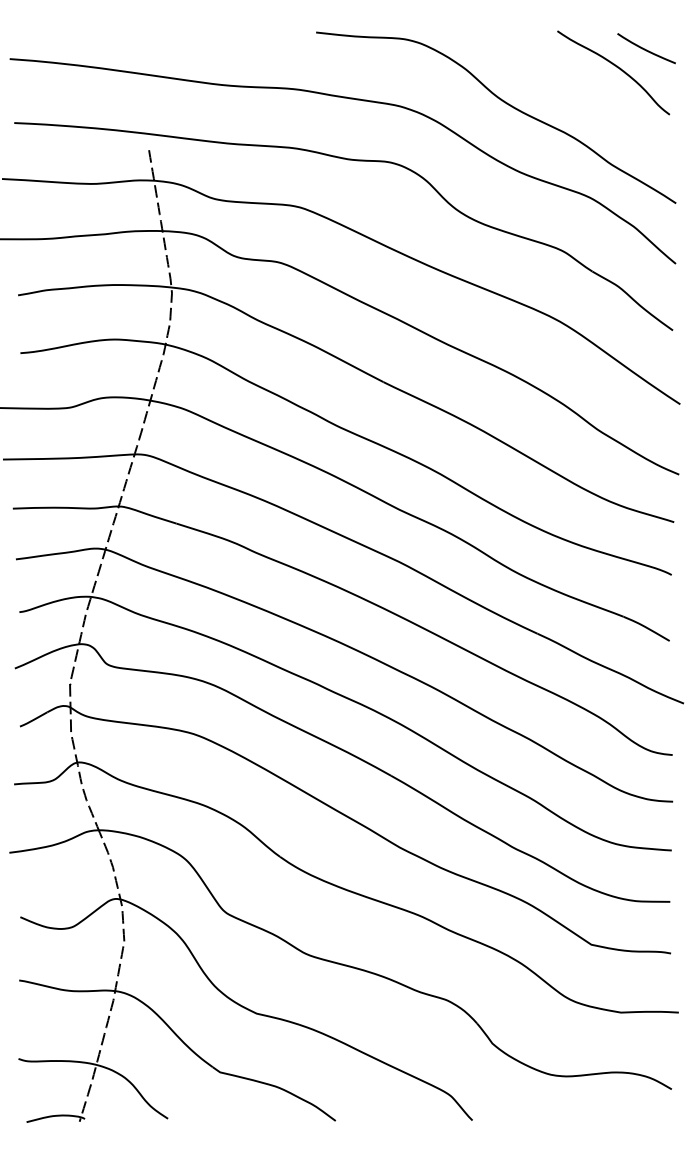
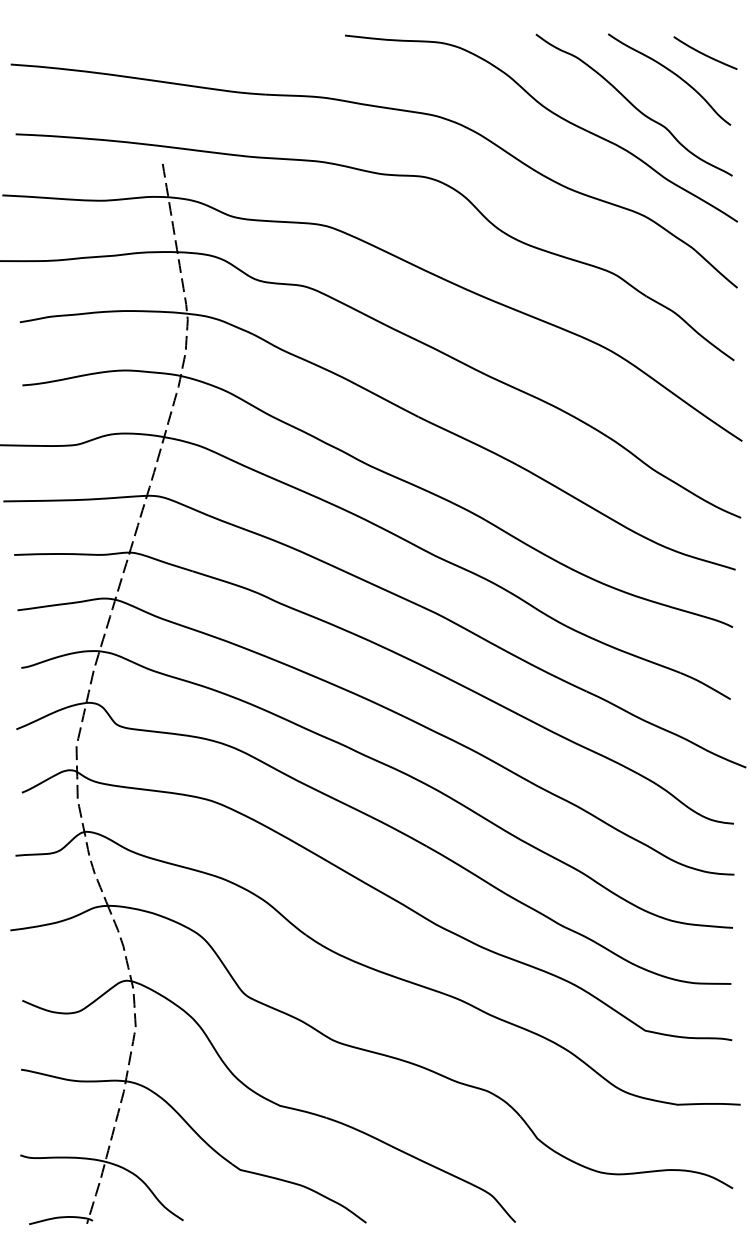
curve: (581, 96) -> (634, 105), added

